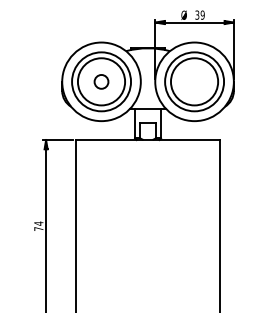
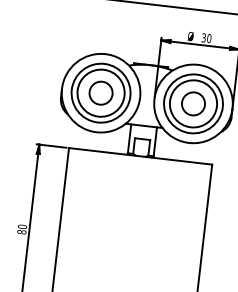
text: (202, 15) -> (209, 38), 39 -> 30
circle: (101, 81) -> (101, 92), size x1.67
circle: (194, 81) -> (193, 103), added
text: (38, 226) -> (21, 229), 74 -> 80

